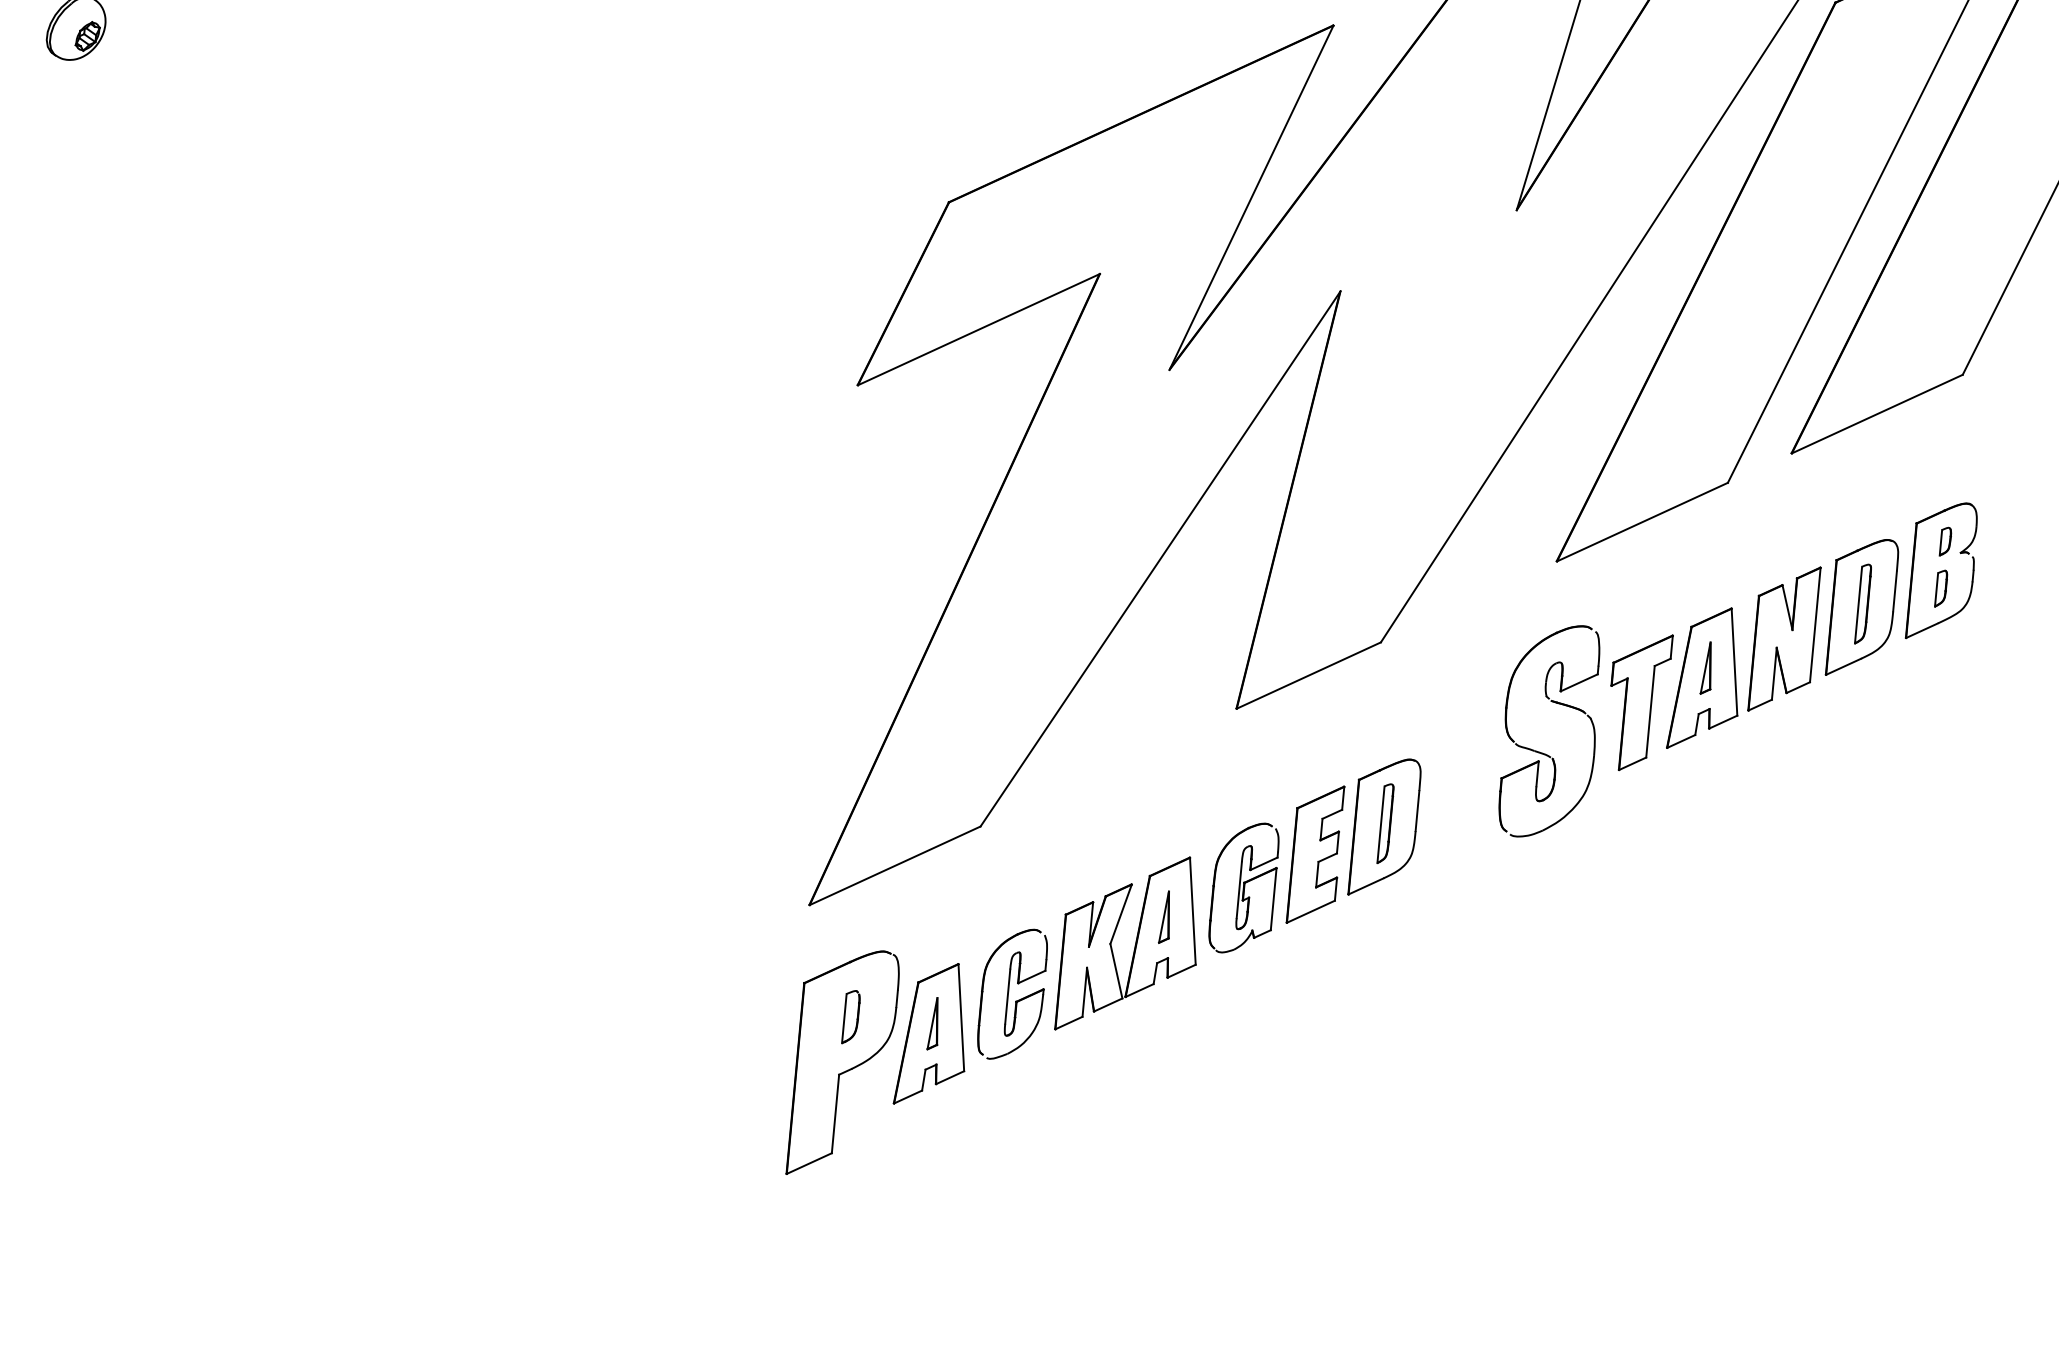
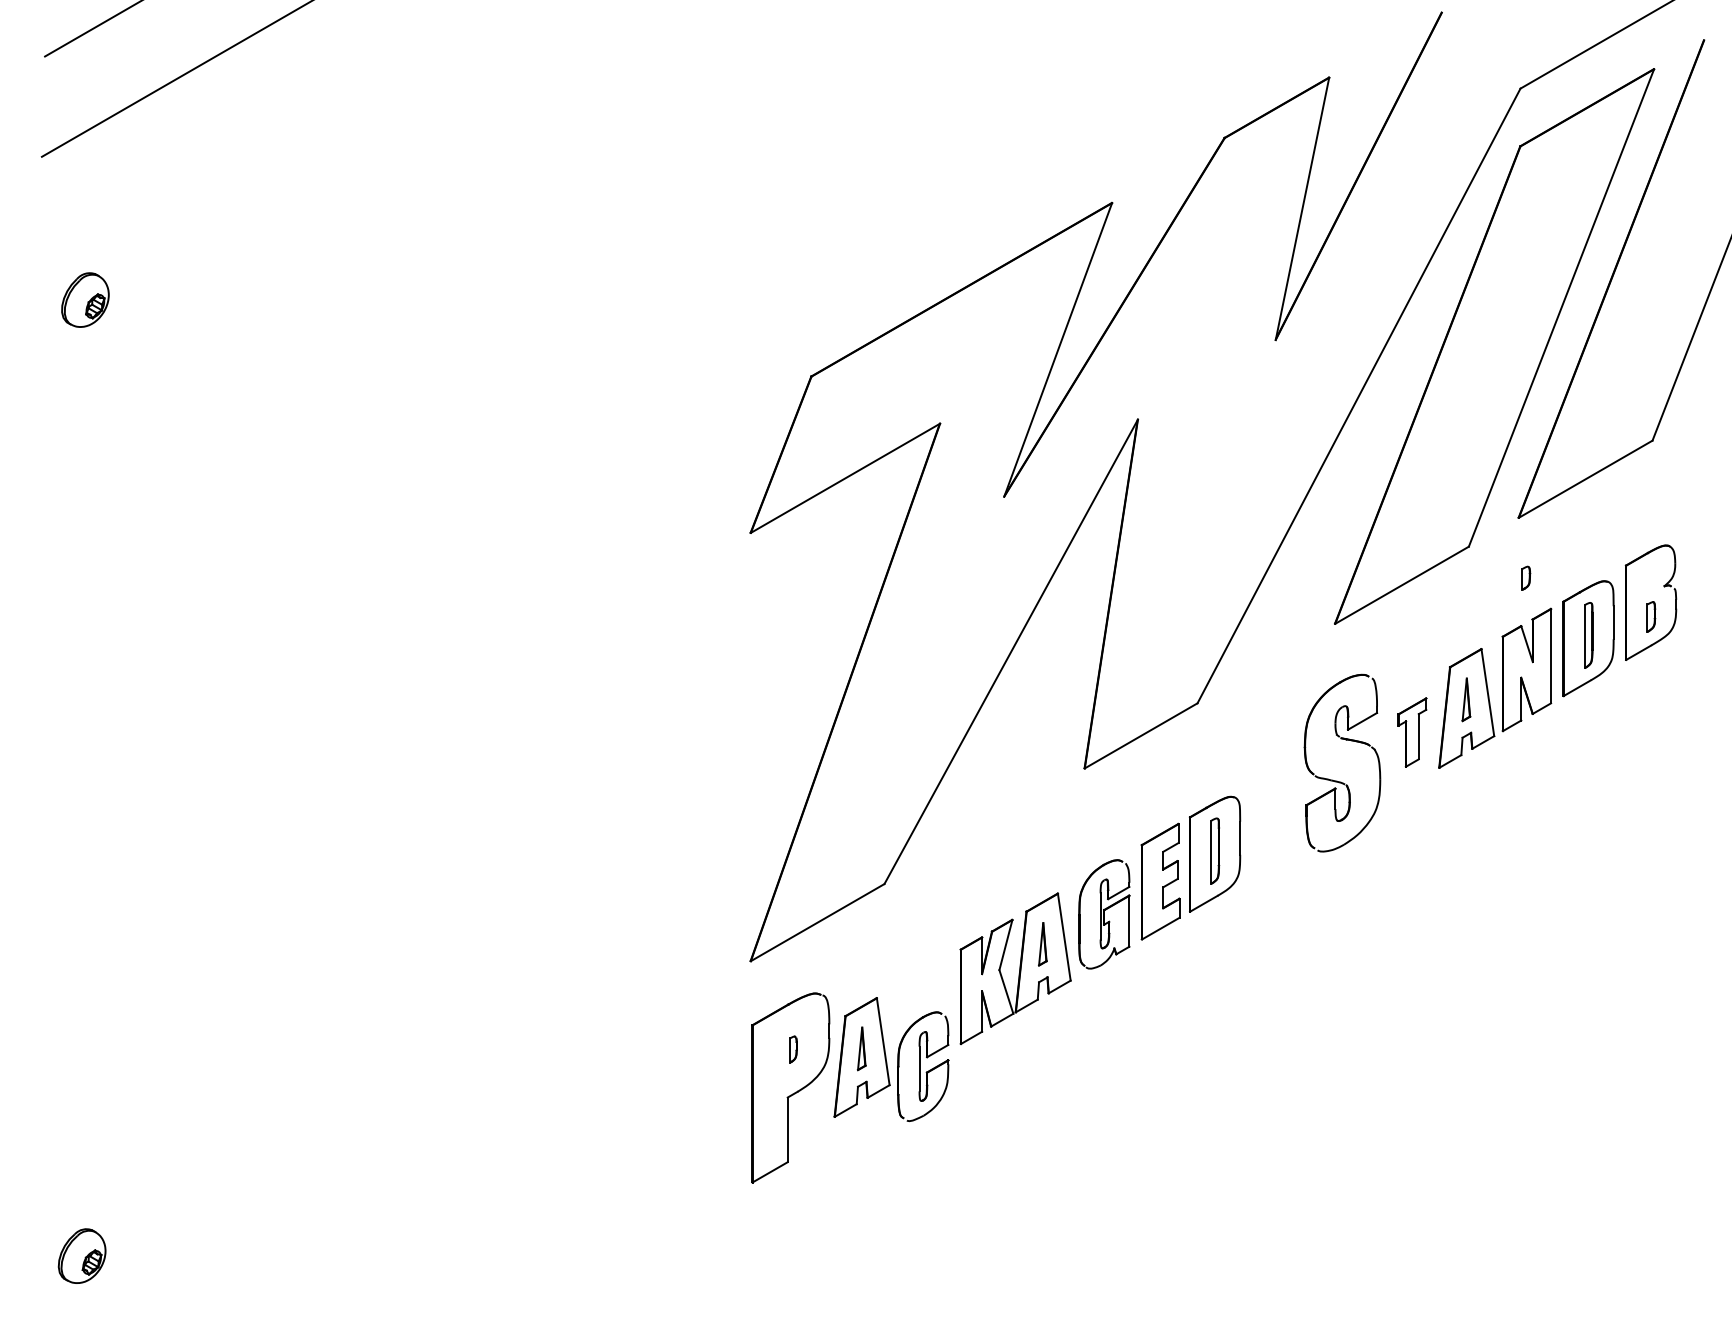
part: (1946, 540) -> (1526, 577), moved
part: (1638, 702) -> (1412, 732), size x0.6
part: (1012, 994) -> (923, 1066), moved
part: (851, 1017) -> (793, 1049), size x0.6

